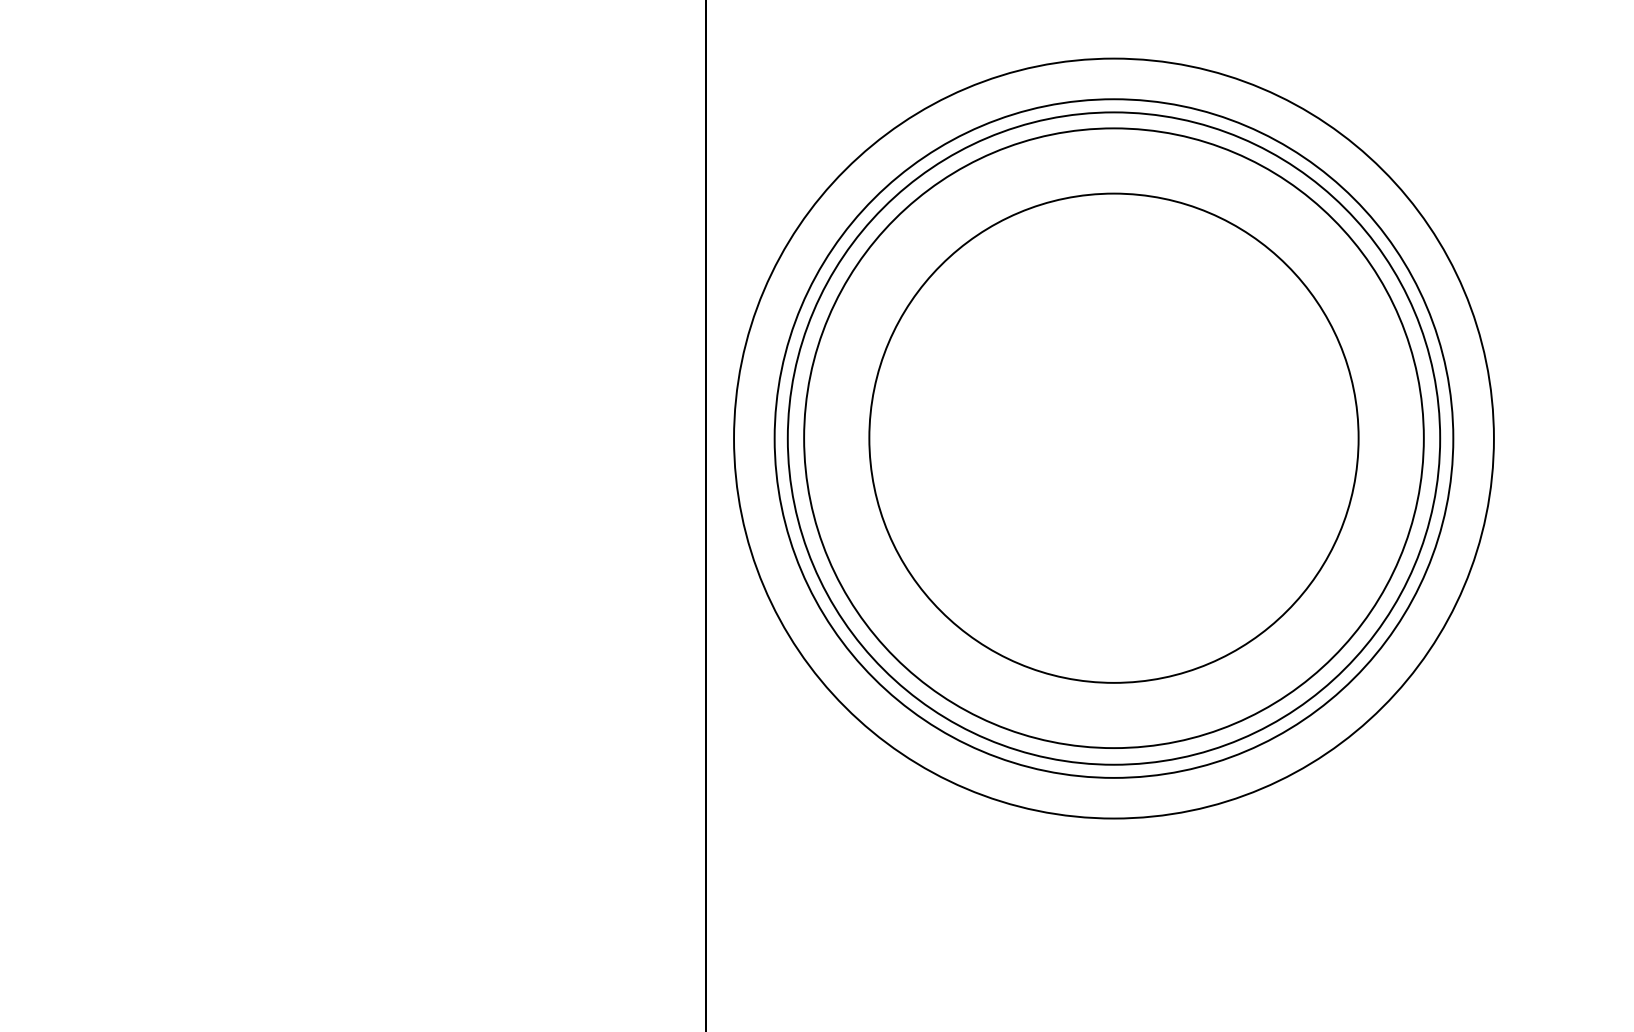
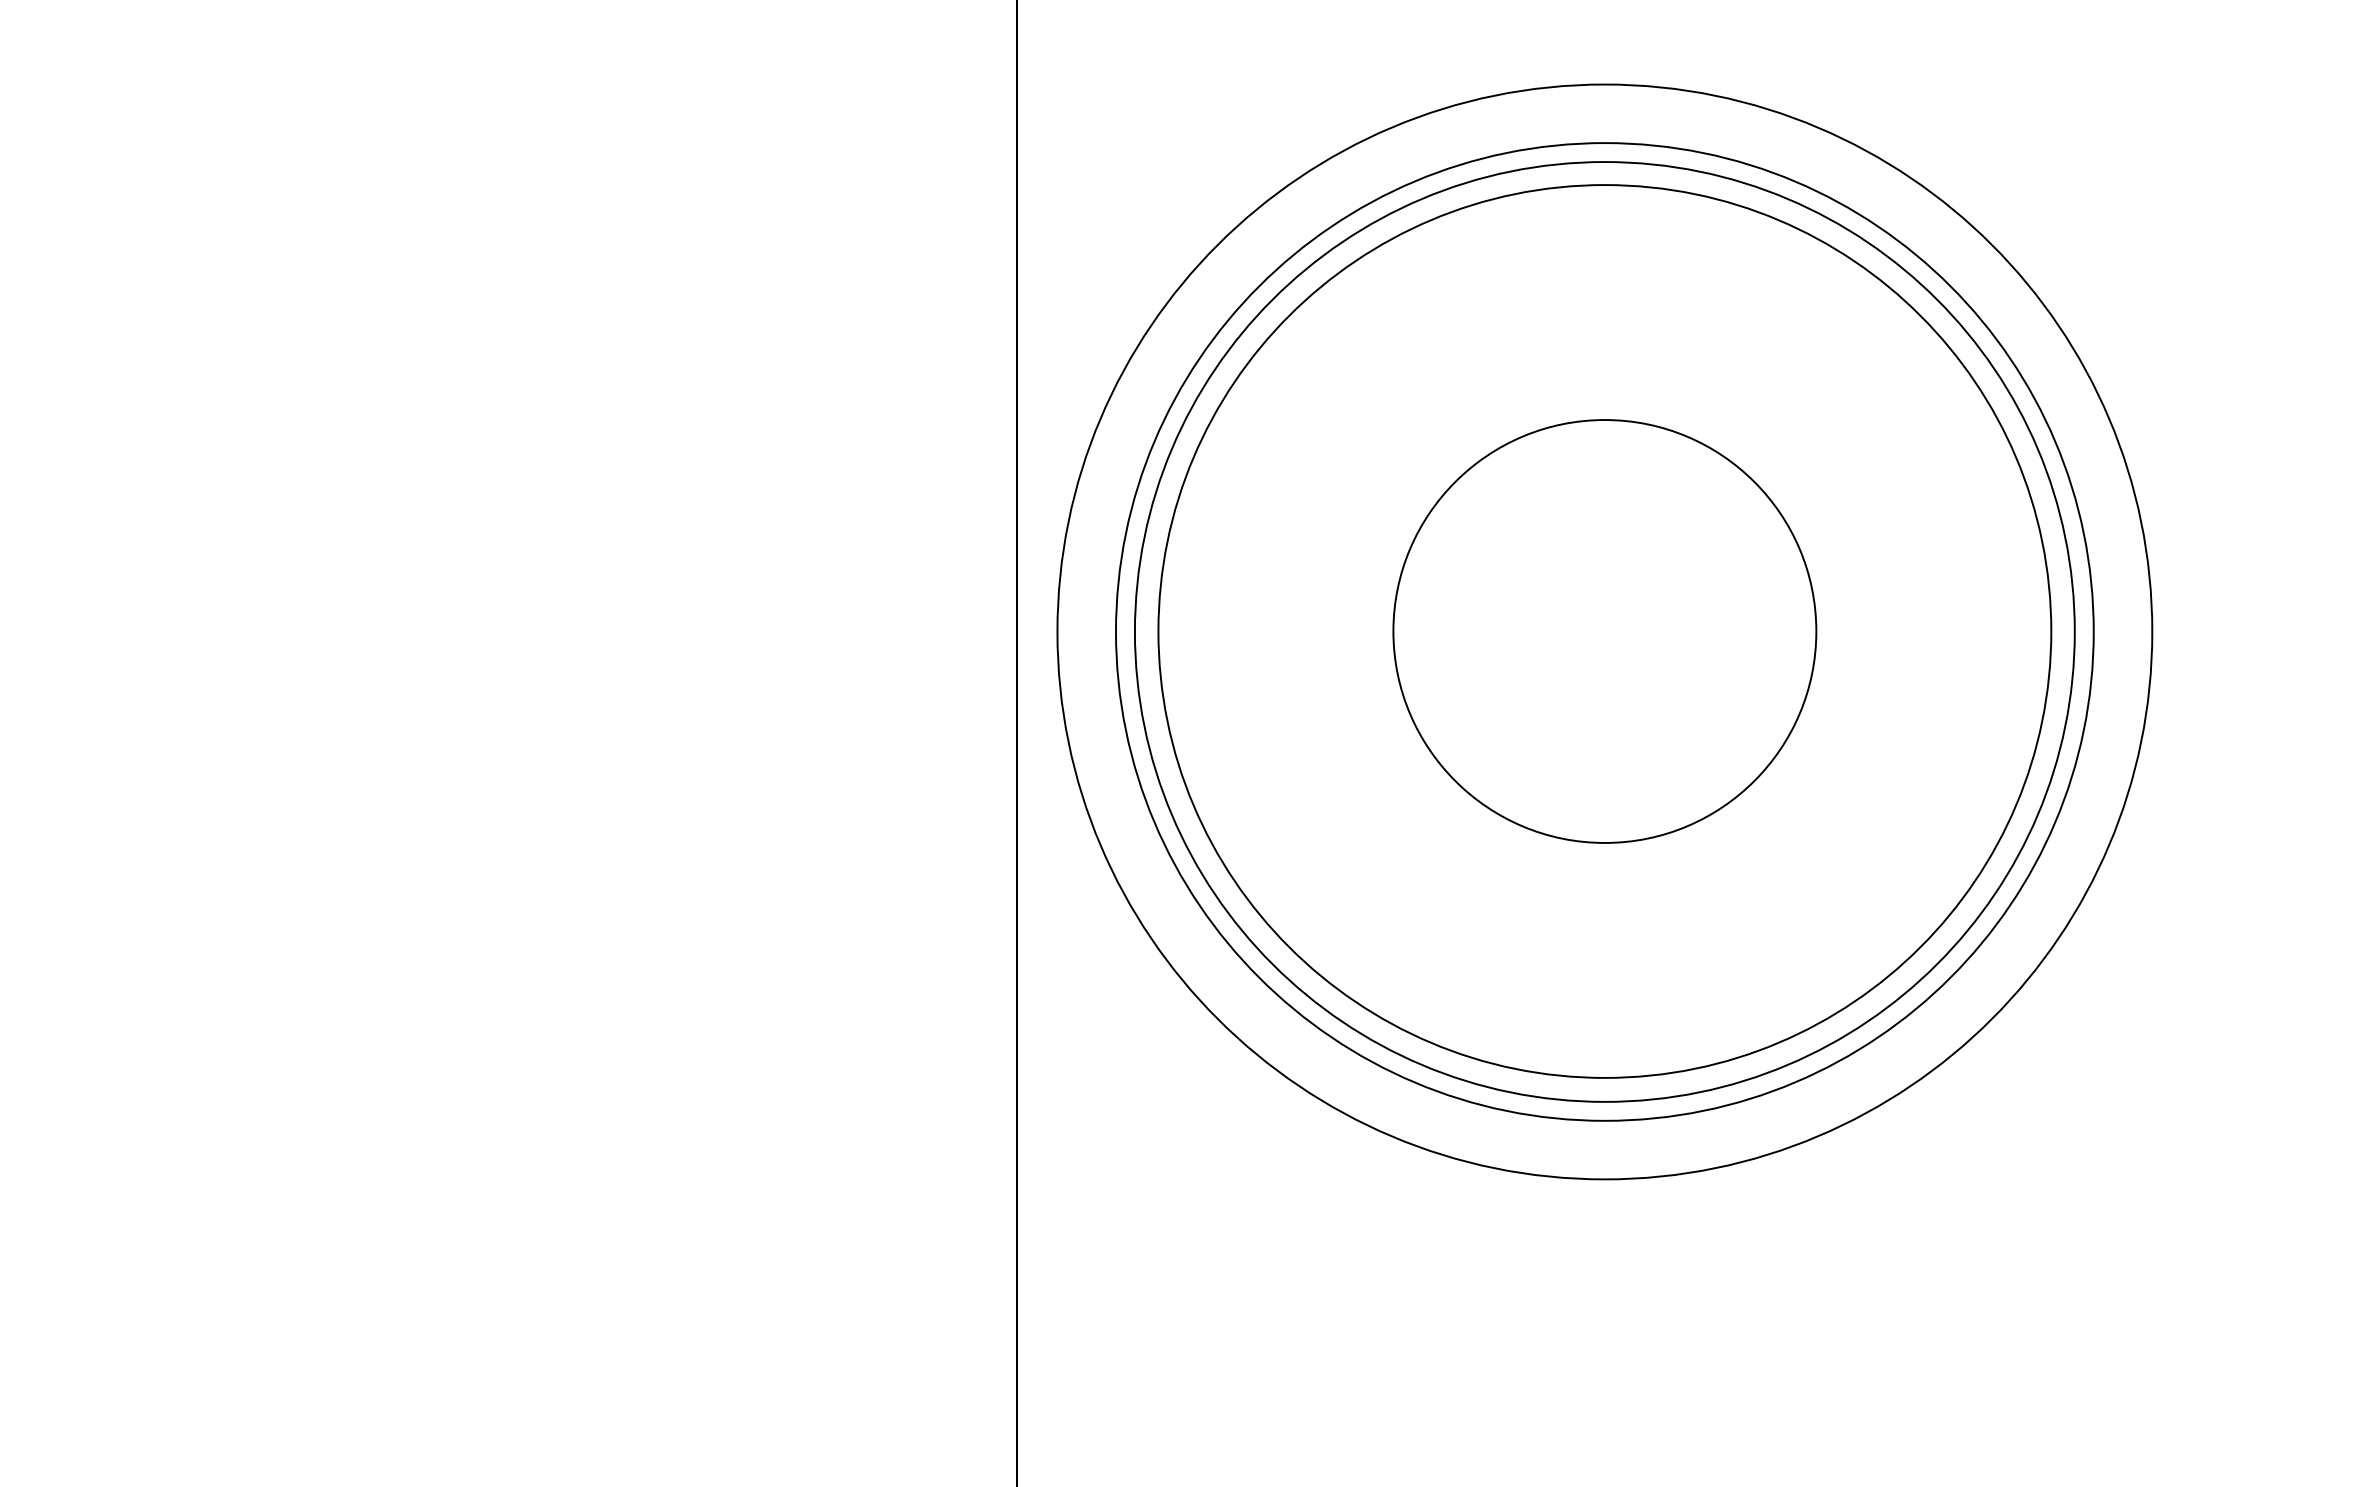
circle: (1113, 437) -> (1604, 630), size x0.6

